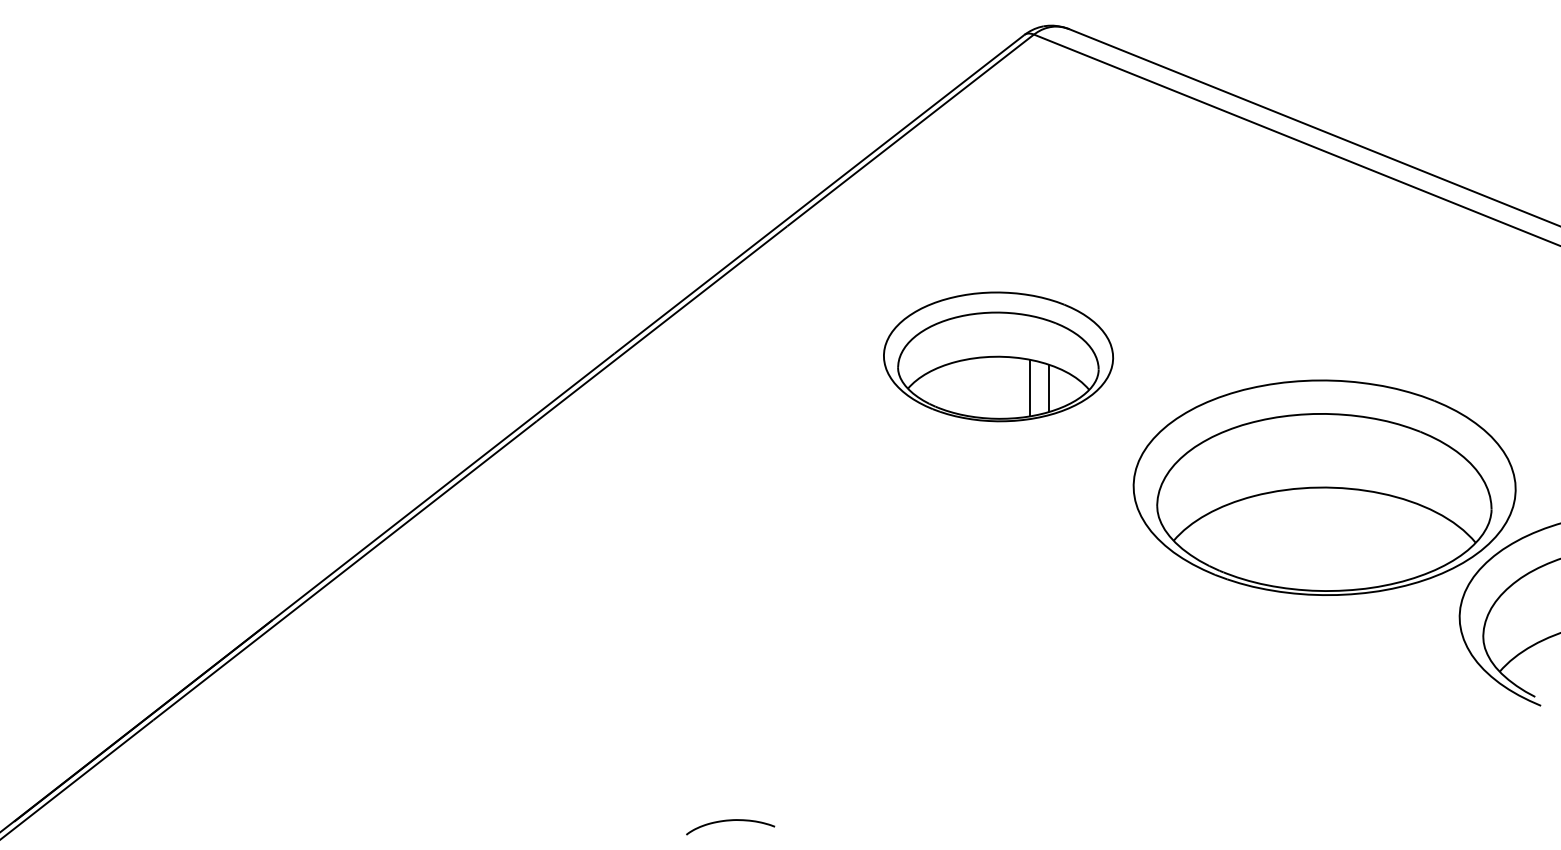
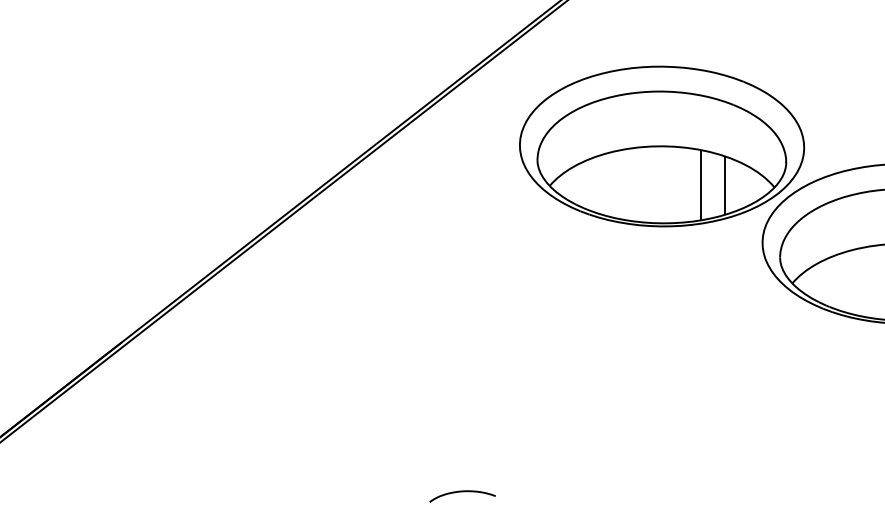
part: (998, 356) -> (662, 146), size x1.67

